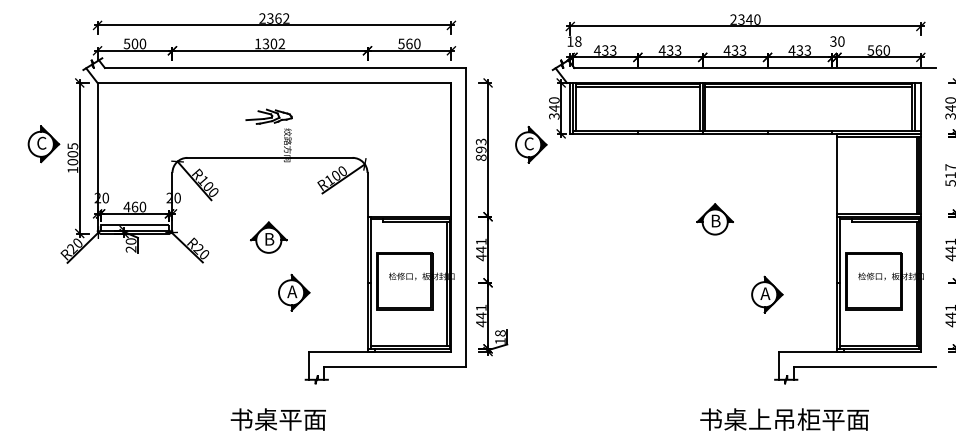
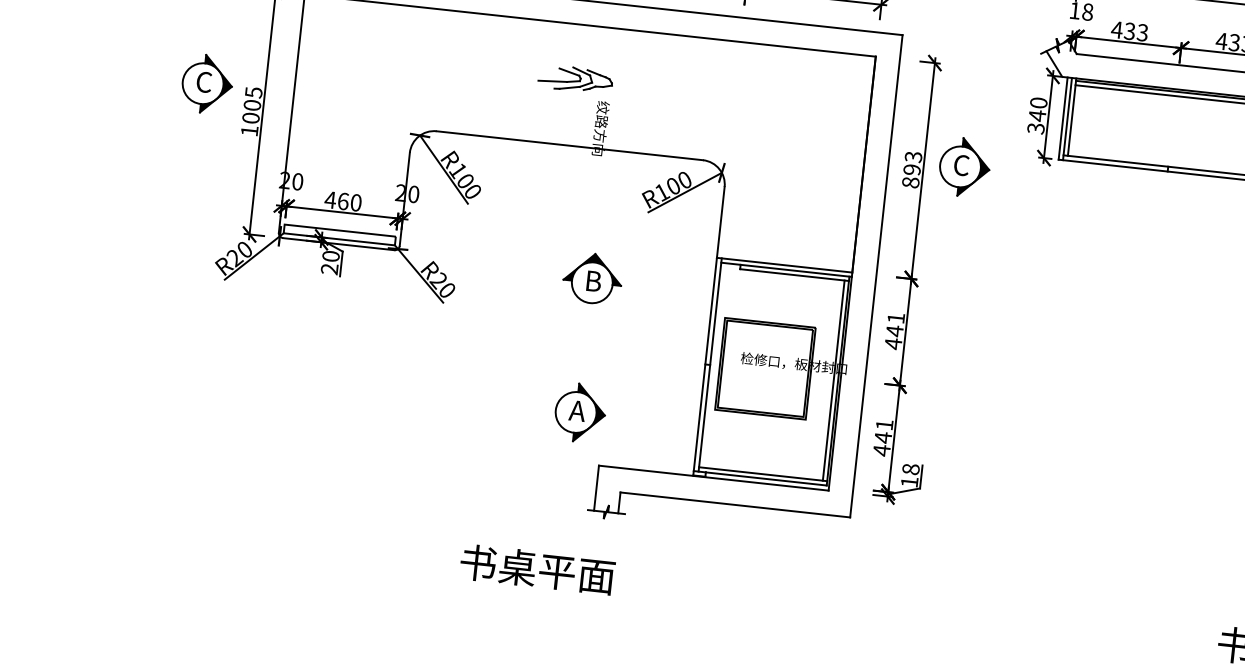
part: (531, 144) -> (965, 166), moved
part: (268, 237) -> (592, 278), moved
part: (294, 292) -> (580, 412), moved

